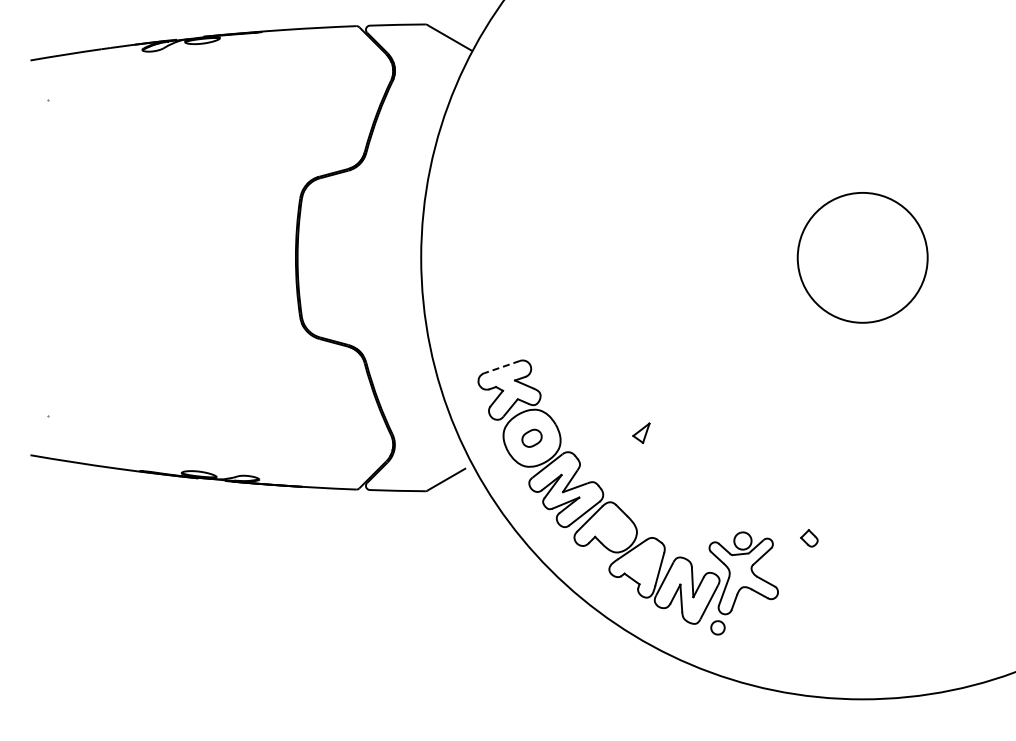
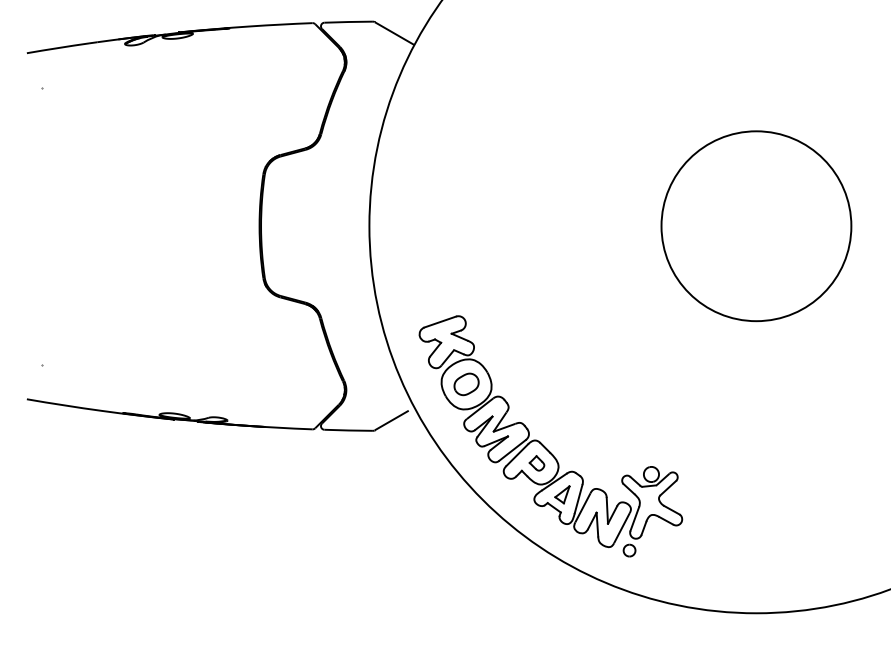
circle: (862, 257) -> (756, 225), size x1.67
line: (502, 367) -> (440, 322), dashed -> solid
part: (641, 432) -> (562, 494), moved
part: (531, 438) -> (466, 384), size x1.43
part: (809, 538) -> (537, 463), moved

